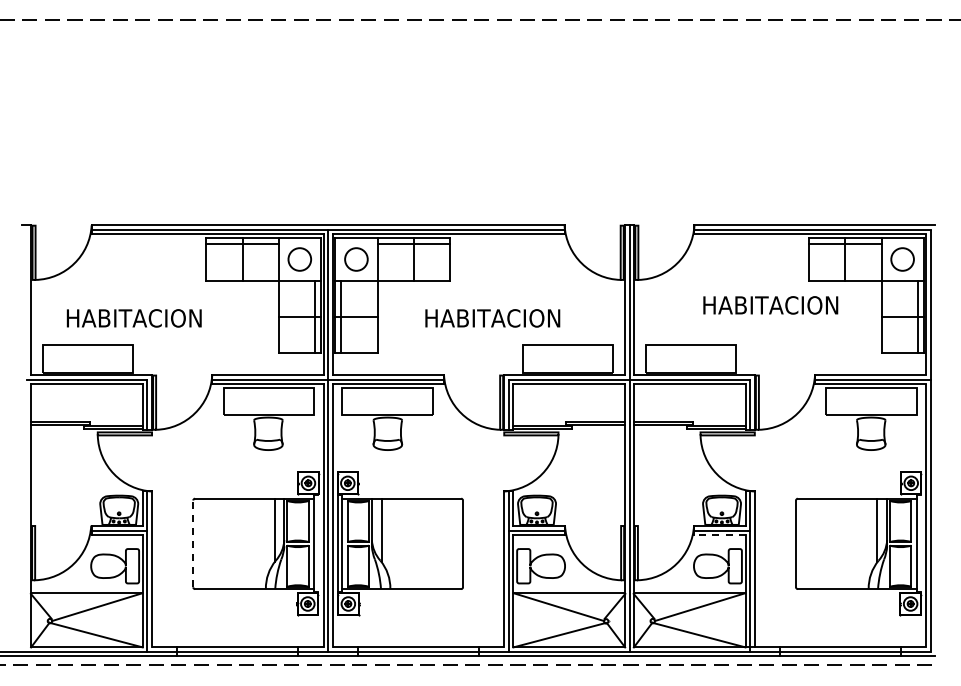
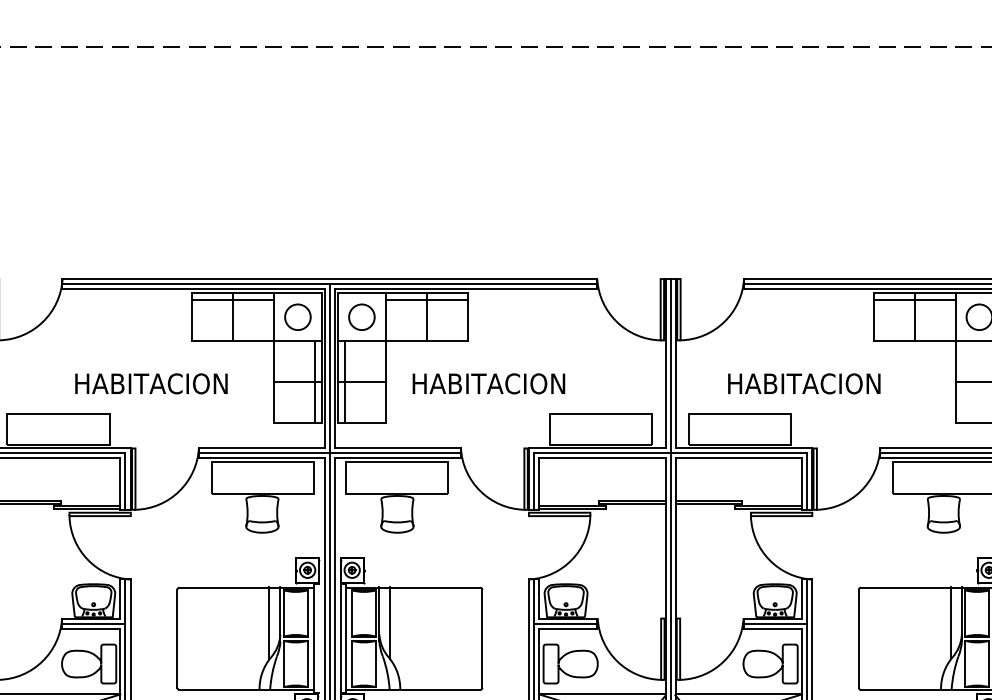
text: (770, 305) -> (804, 383), moved
text: (133, 318) -> (150, 383), moved
text: (492, 318) -> (488, 383), moved
line: (719, 535) -> (772, 629), dashed -> solid
line: (193, 543) -> (177, 638), dashed -> solid

